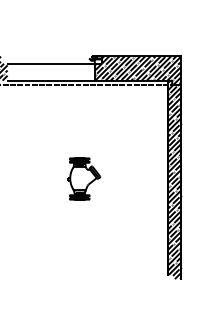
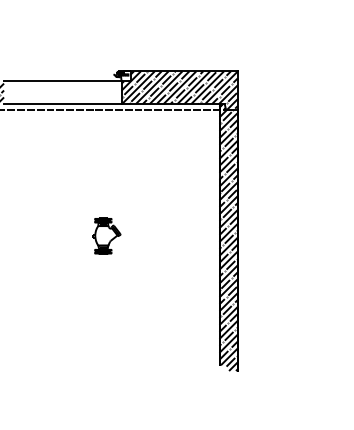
part: (83, 178) -> (106, 235), size x0.62

